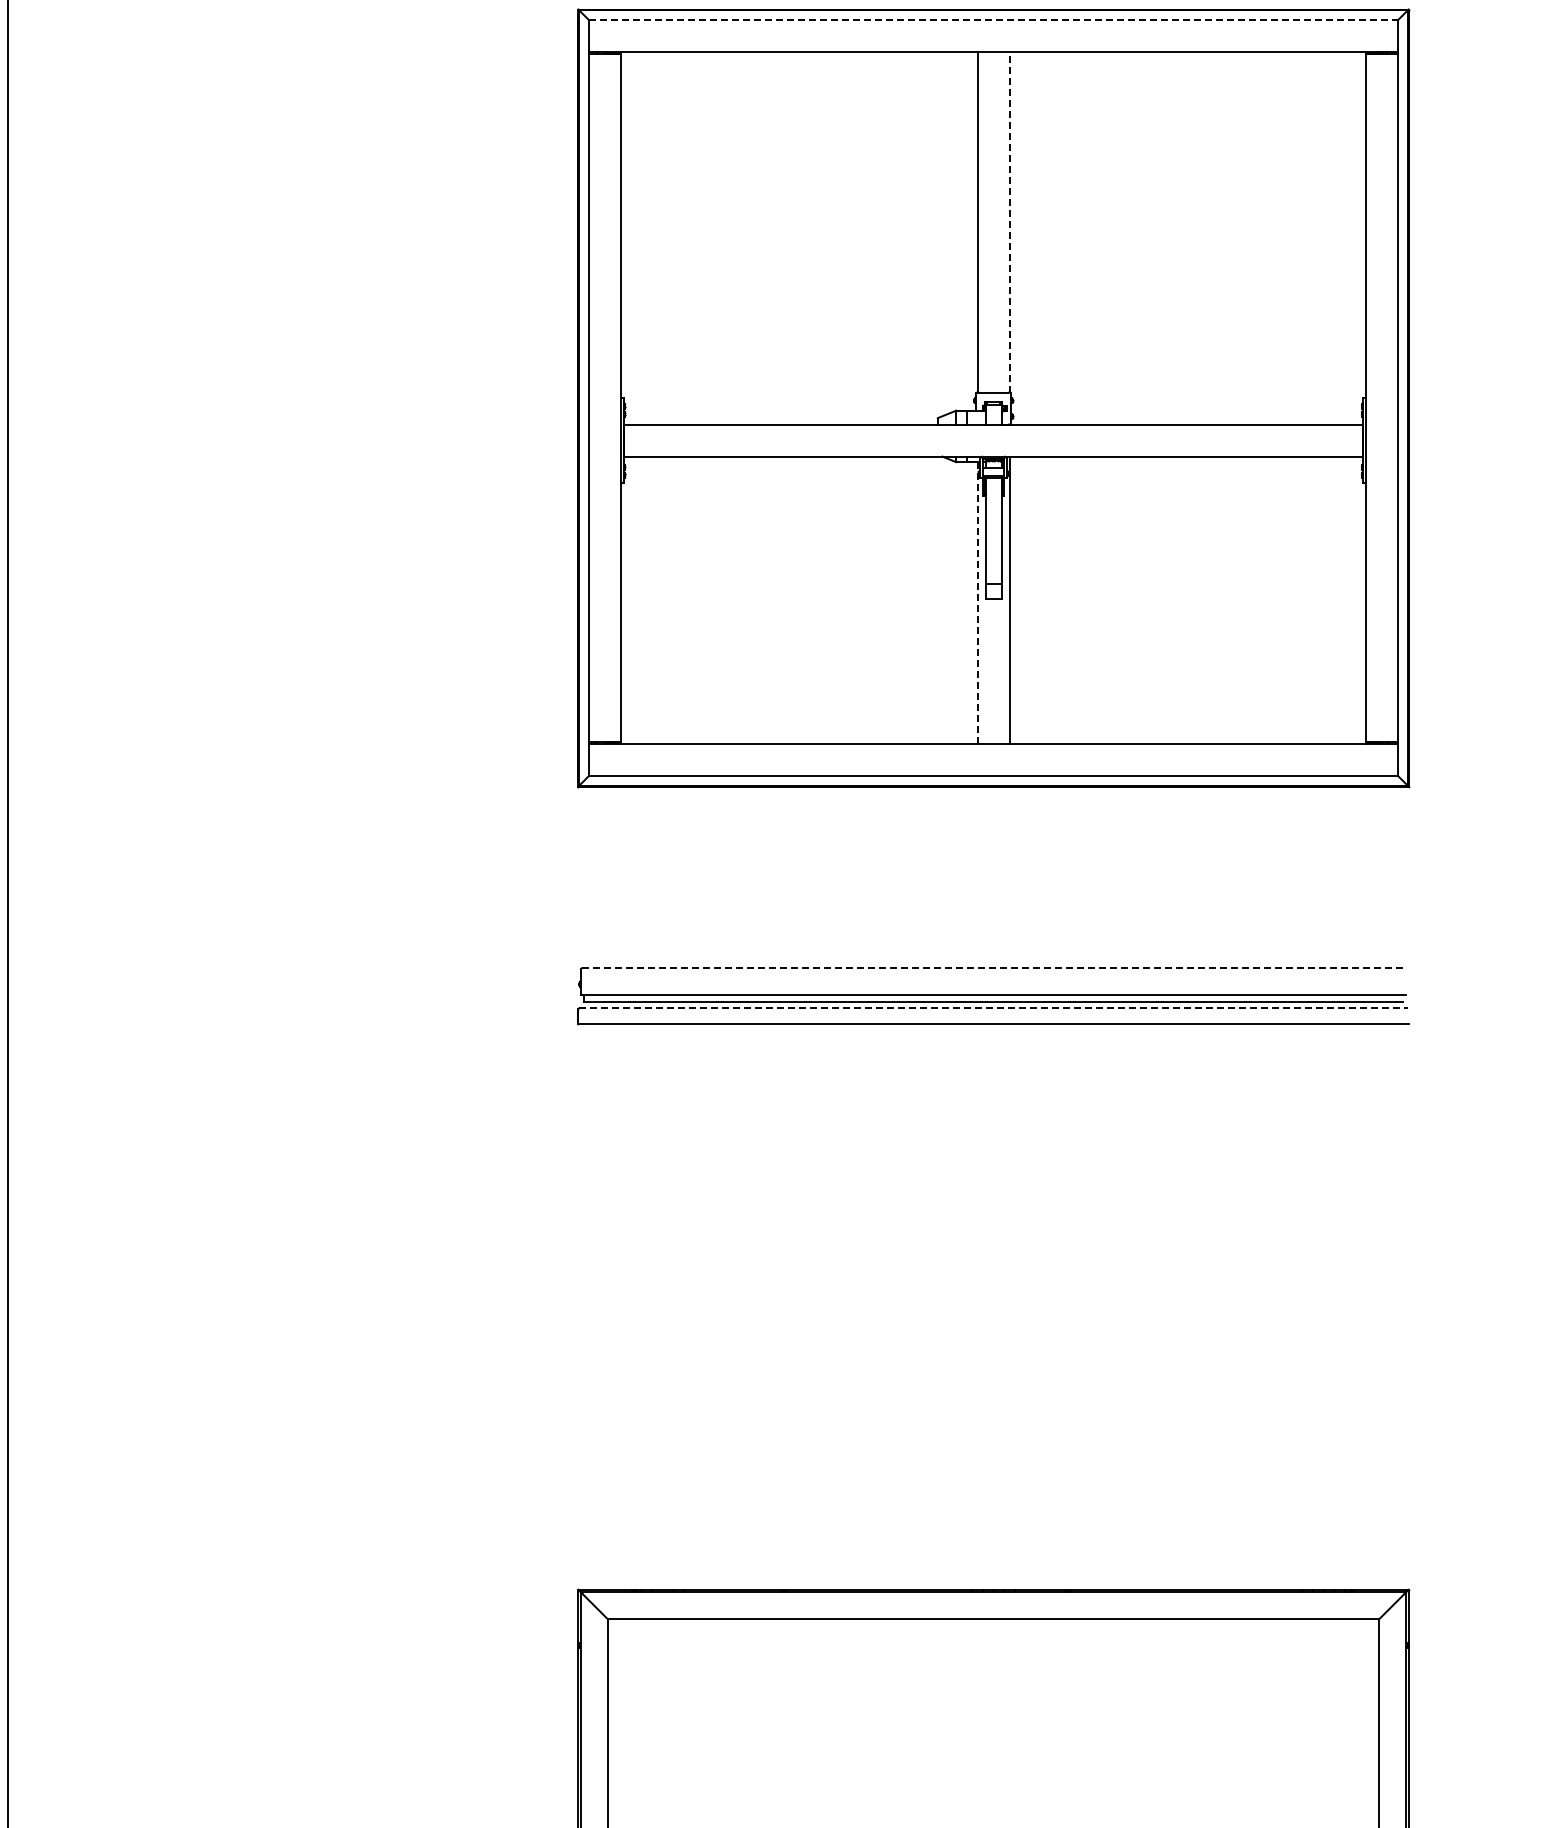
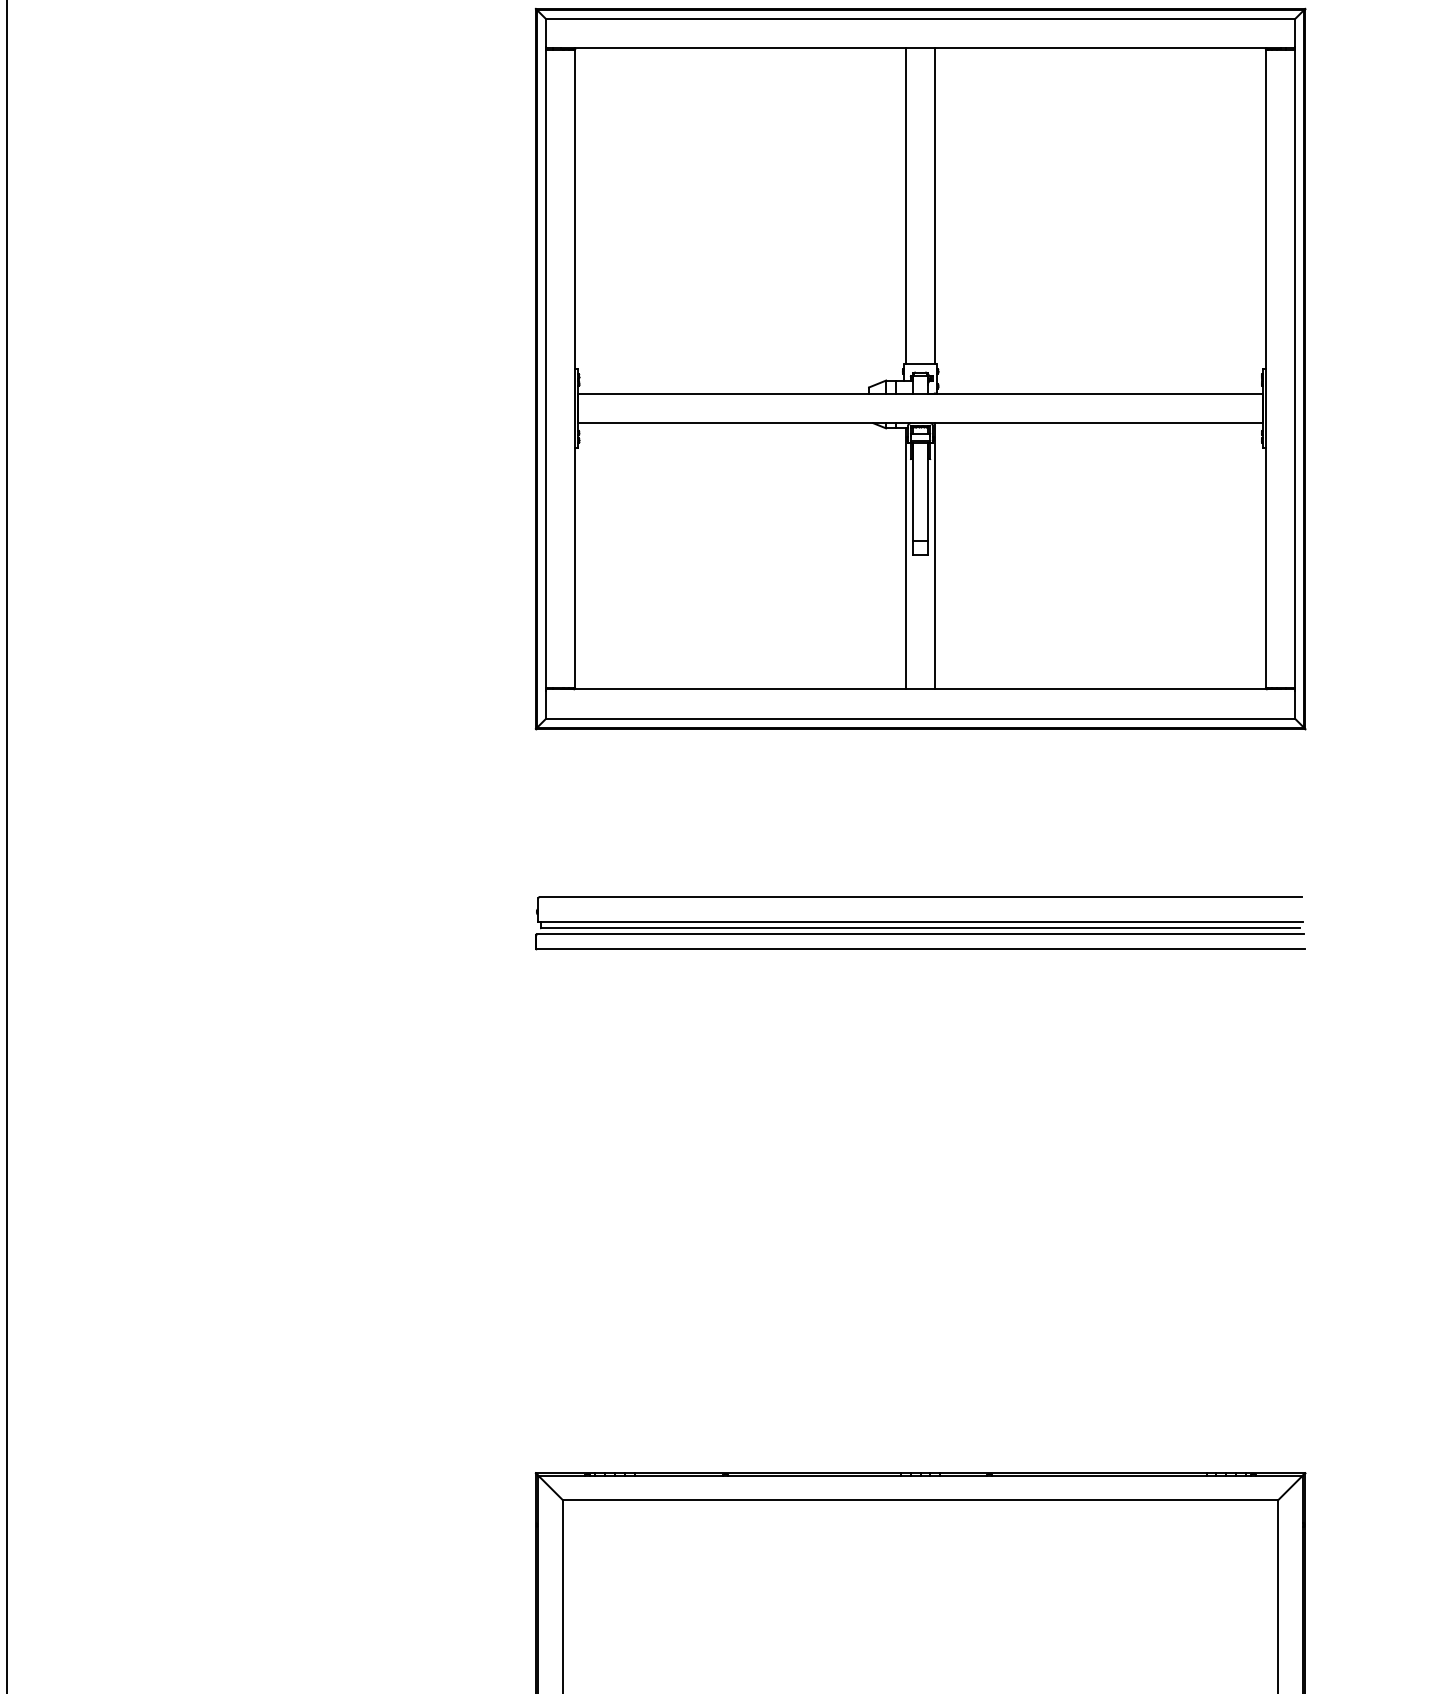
line: (994, 20) -> (921, 19), dashed -> solid
line: (1009, 221) -> (935, 205), dashed -> solid
line: (977, 603) -> (905, 559), dashed -> solid
line: (994, 968) -> (921, 897), dashed -> solid
line: (994, 1008) -> (921, 934), dashed -> solid

